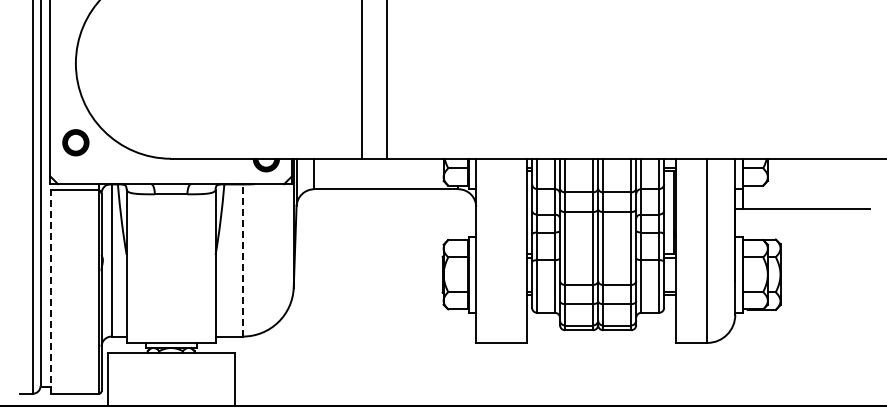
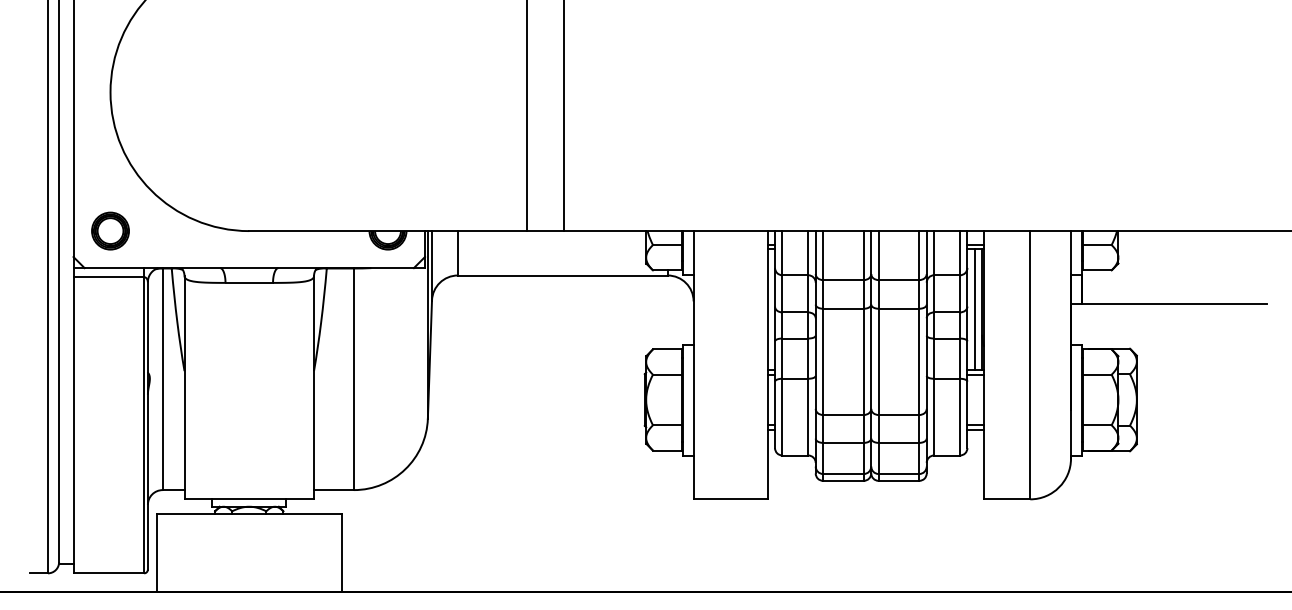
part: (75, 142) -> (109, 230), moved
line: (669, 212) -> (975, 309), added
line: (242, 259) -> (353, 377), dashed -> solid
line: (50, 288) -> (73, 420), dashed -> solid

